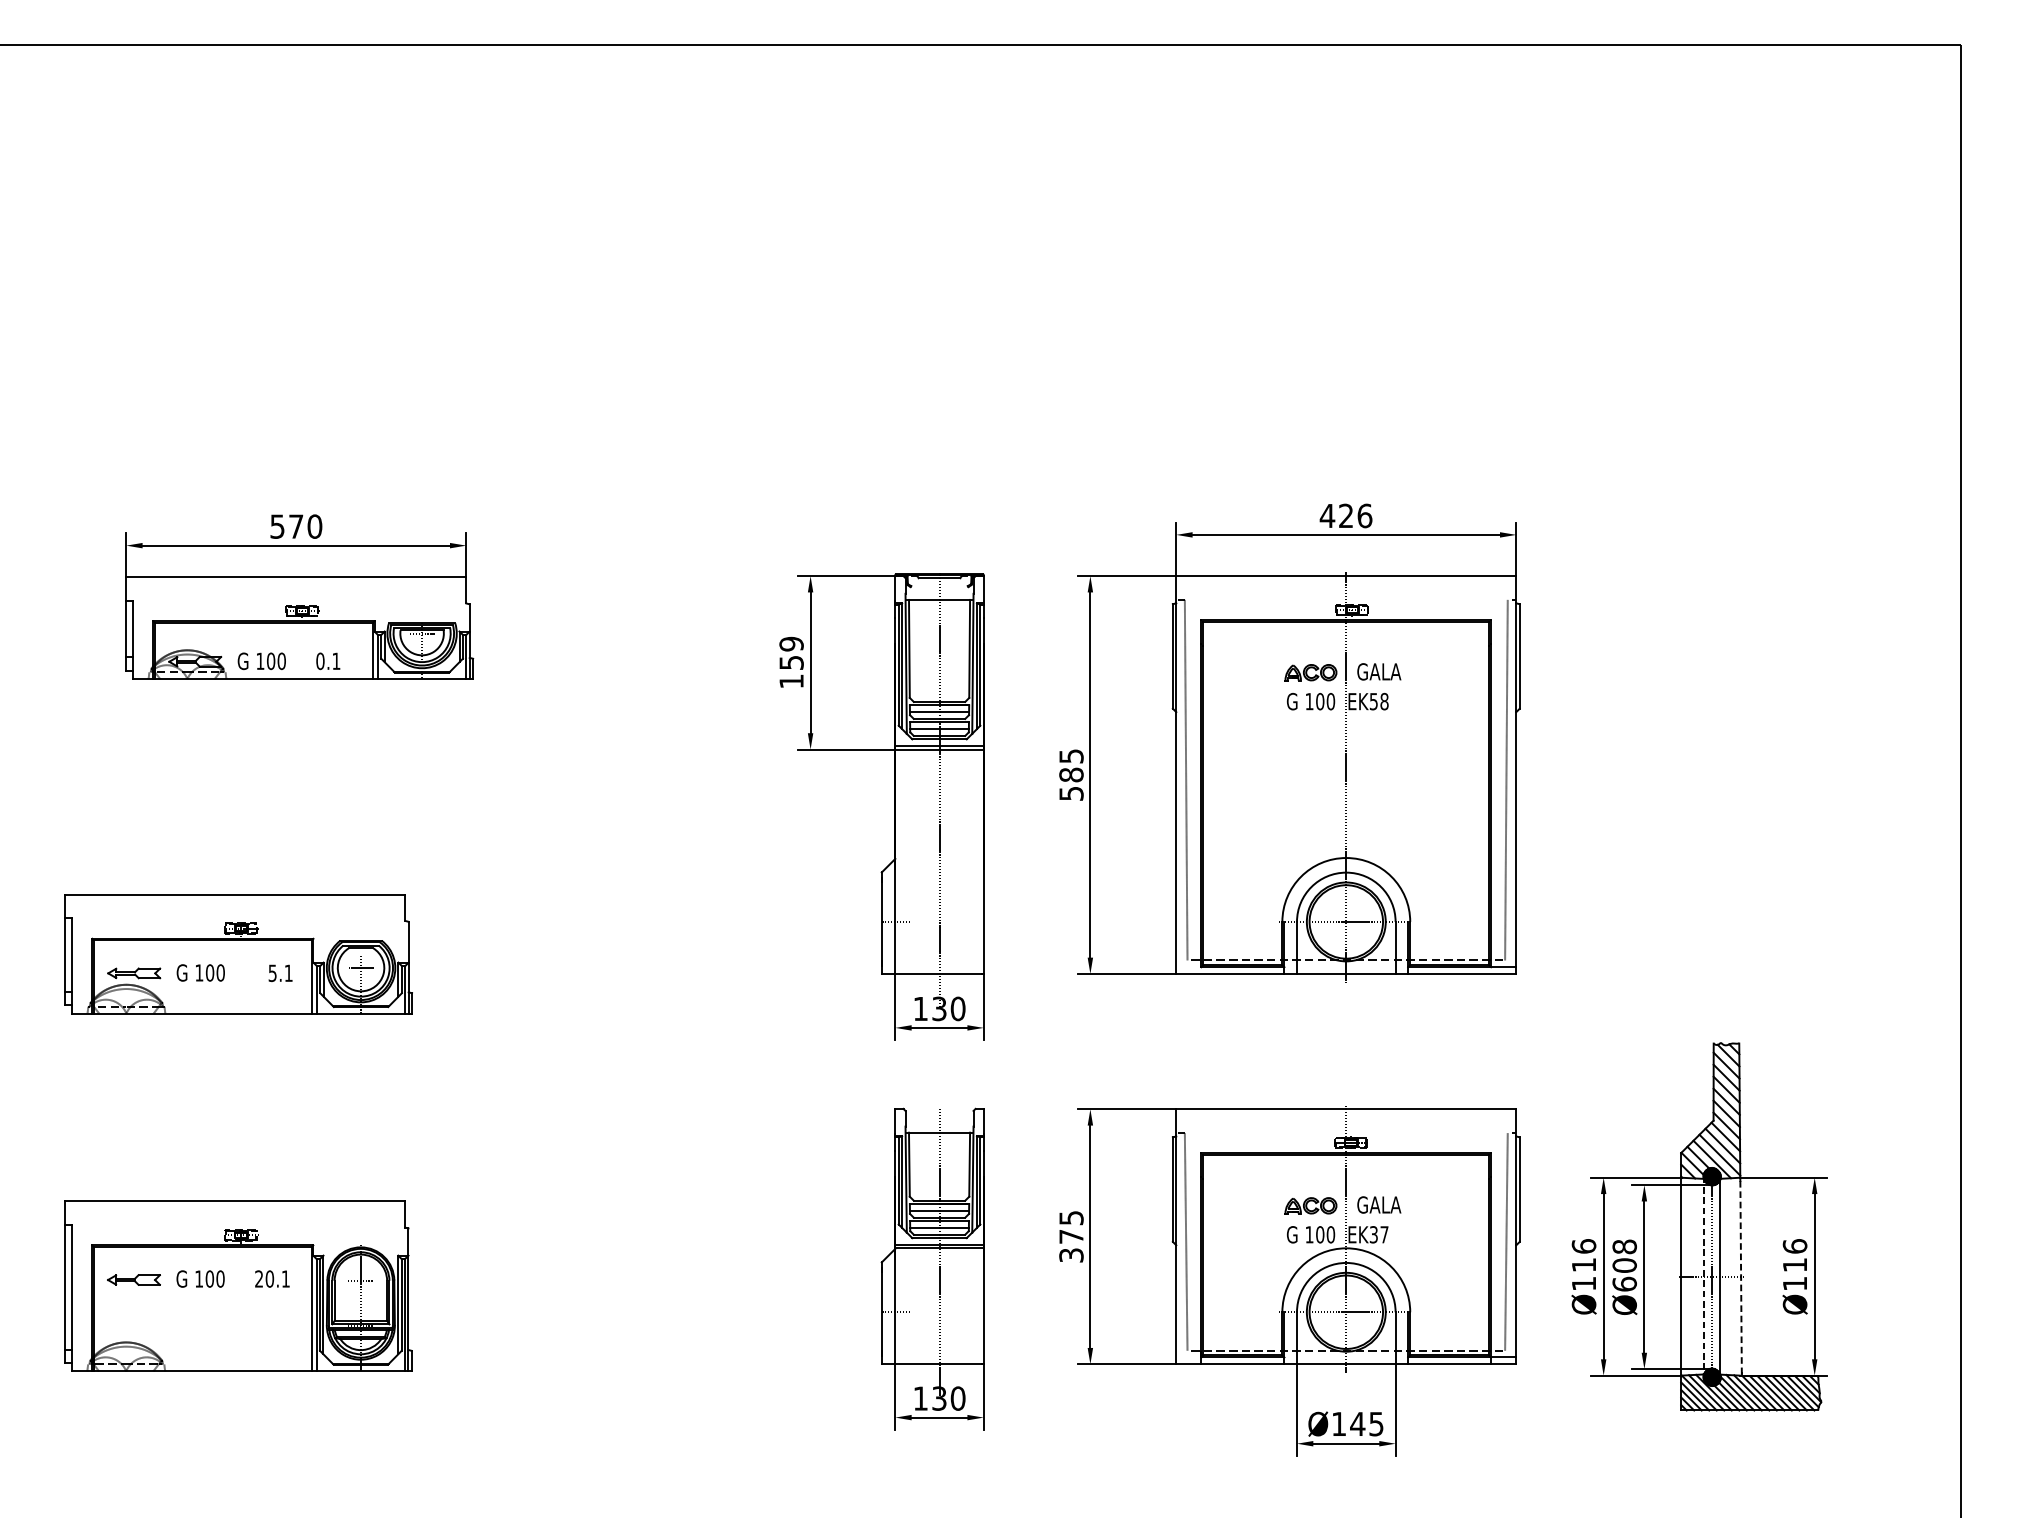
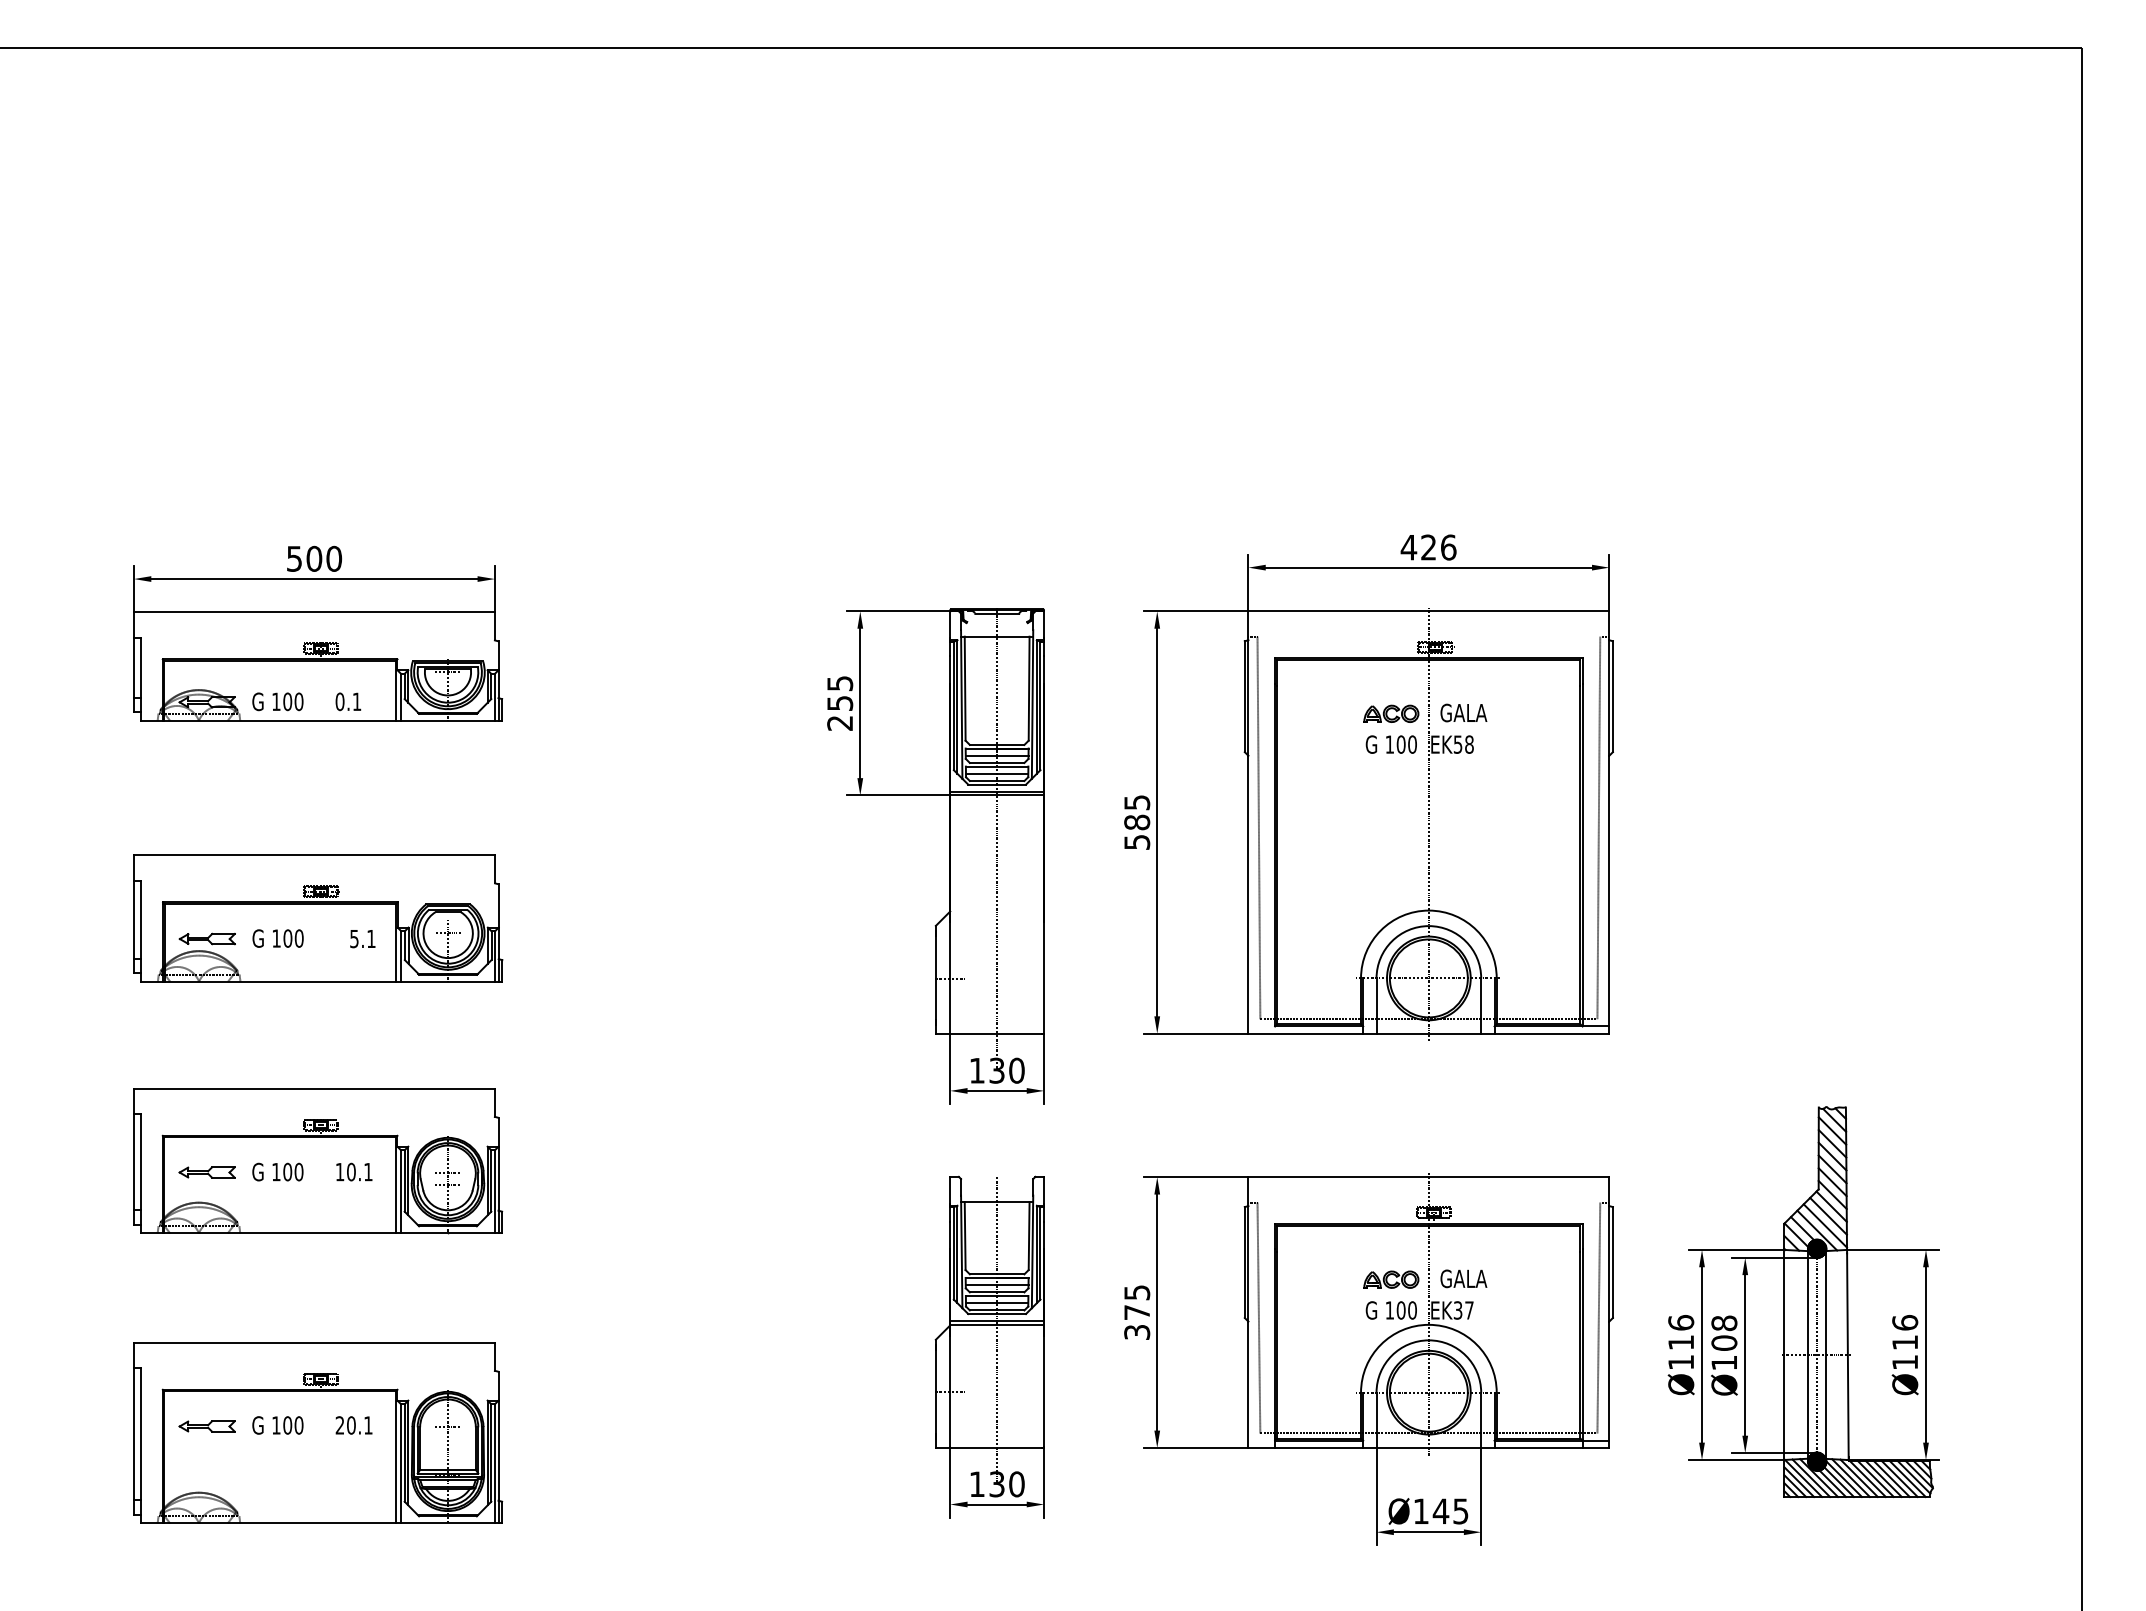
text: (296, 526) -> (314, 558), 570 -> 500
text: (790, 661) -> (839, 702), 159 -> 255
part: (238, 954) -> (318, 918), moved
part: (300, 1094) -> (318, 1161), added
line: (1703, 1277) -> (1808, 1355), dashed -> solid
line: (1740, 1279) -> (1847, 1357), dashed -> solid
text: (1624, 1283) -> (1724, 1362), Ø608 -> Ø108
part: (238, 1285) -> (318, 1432), moved

